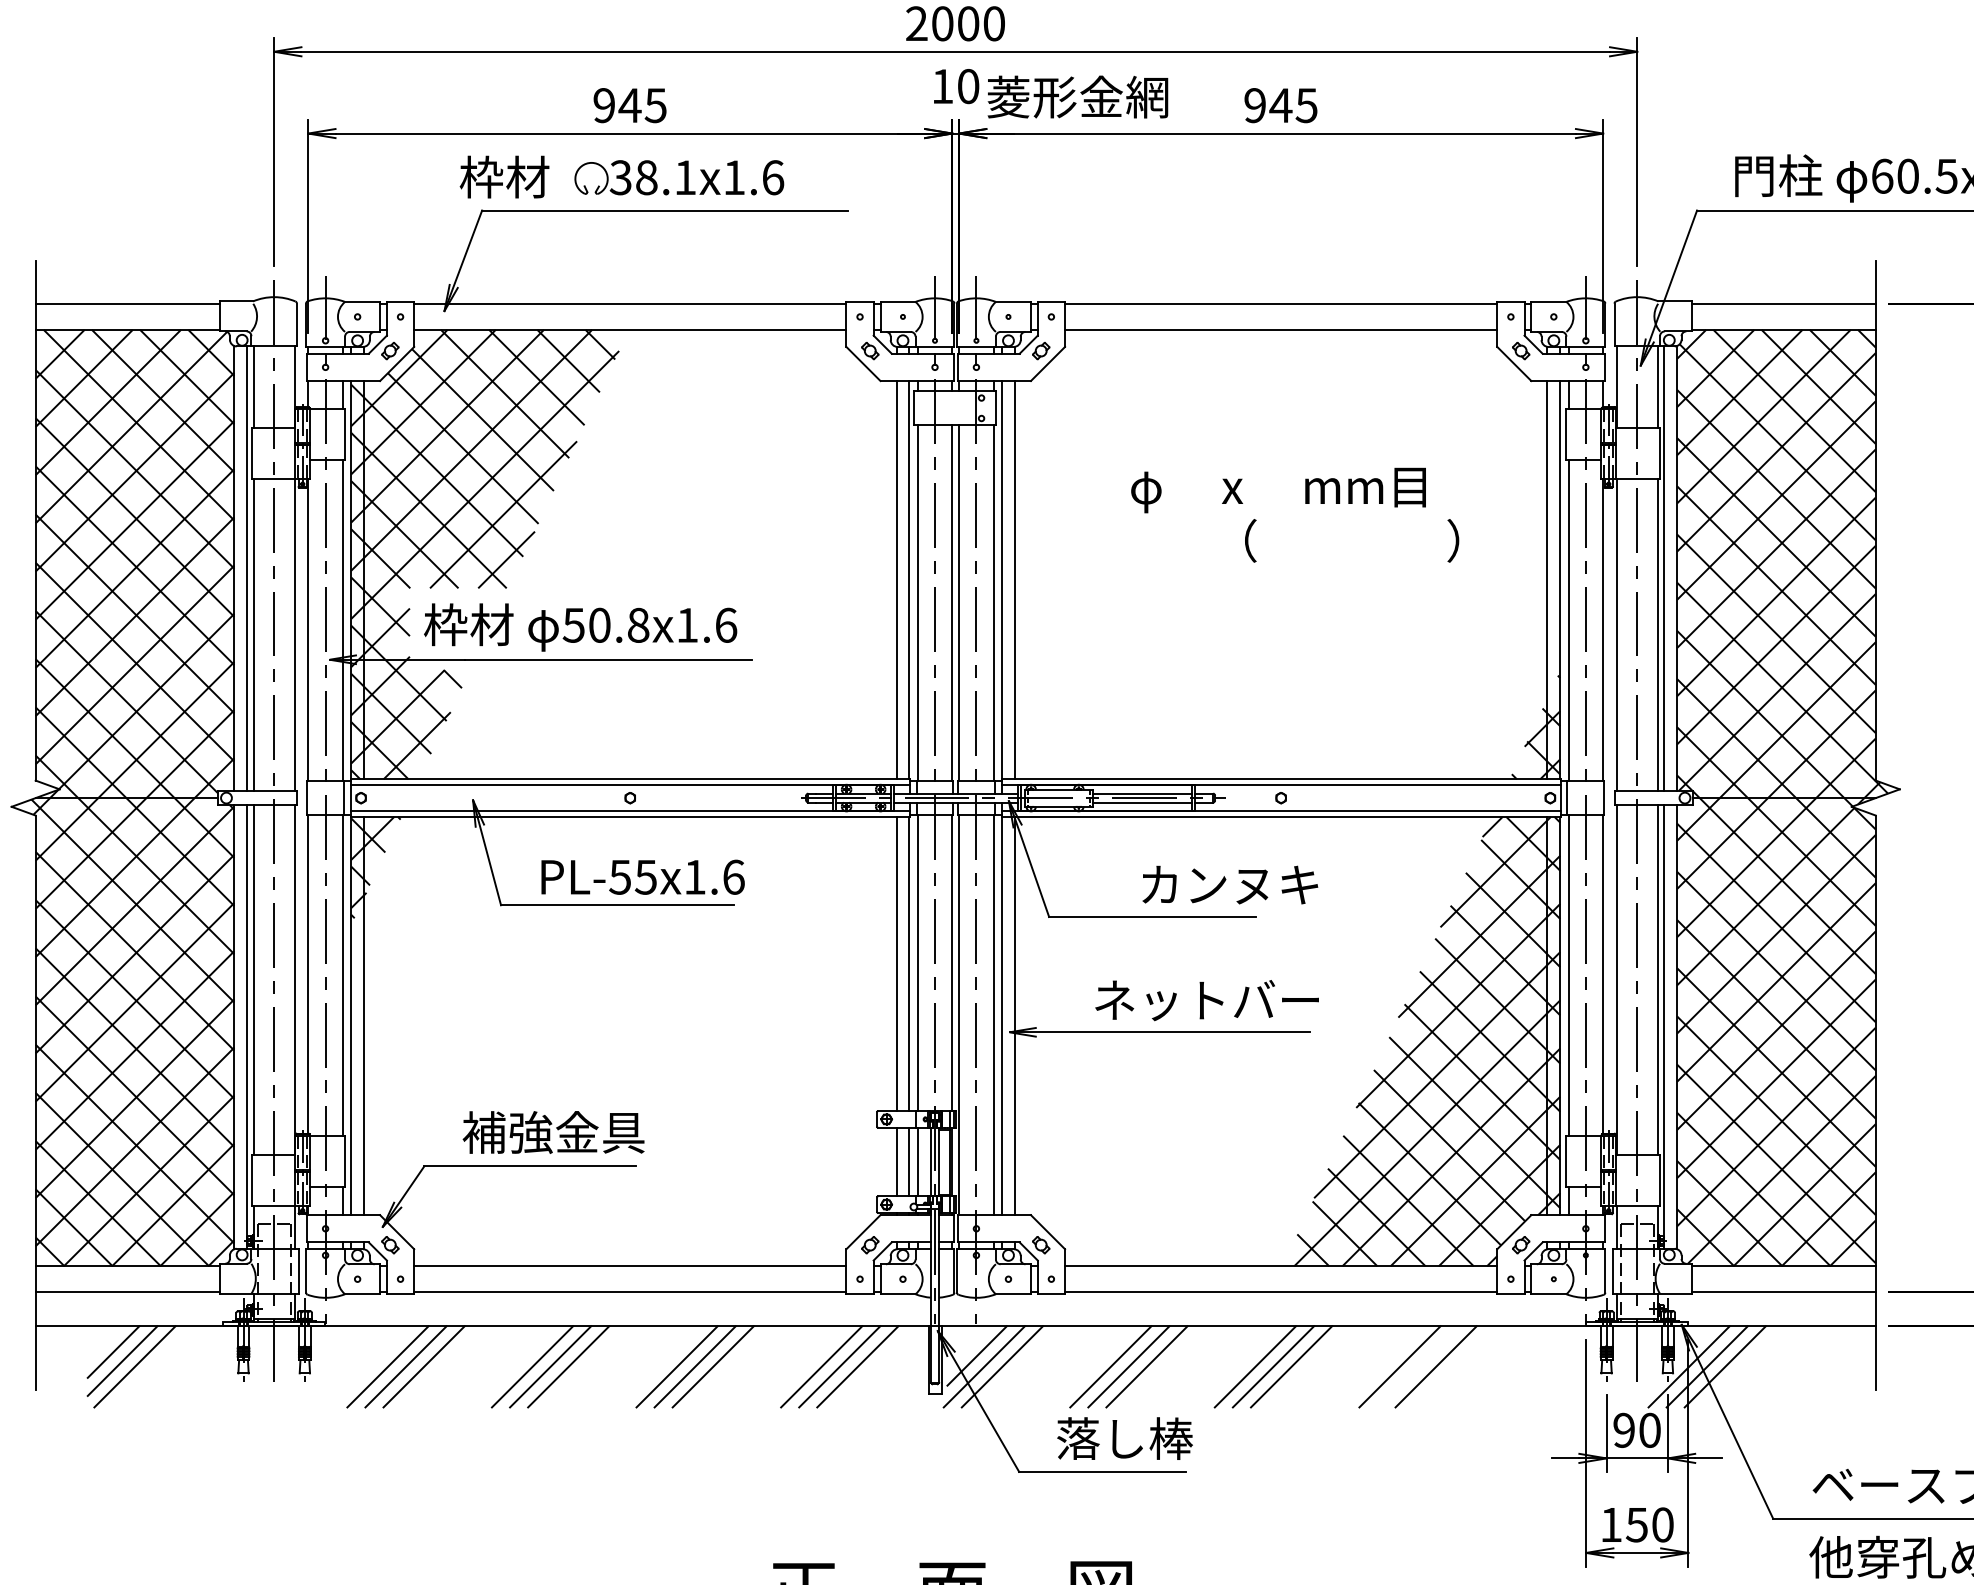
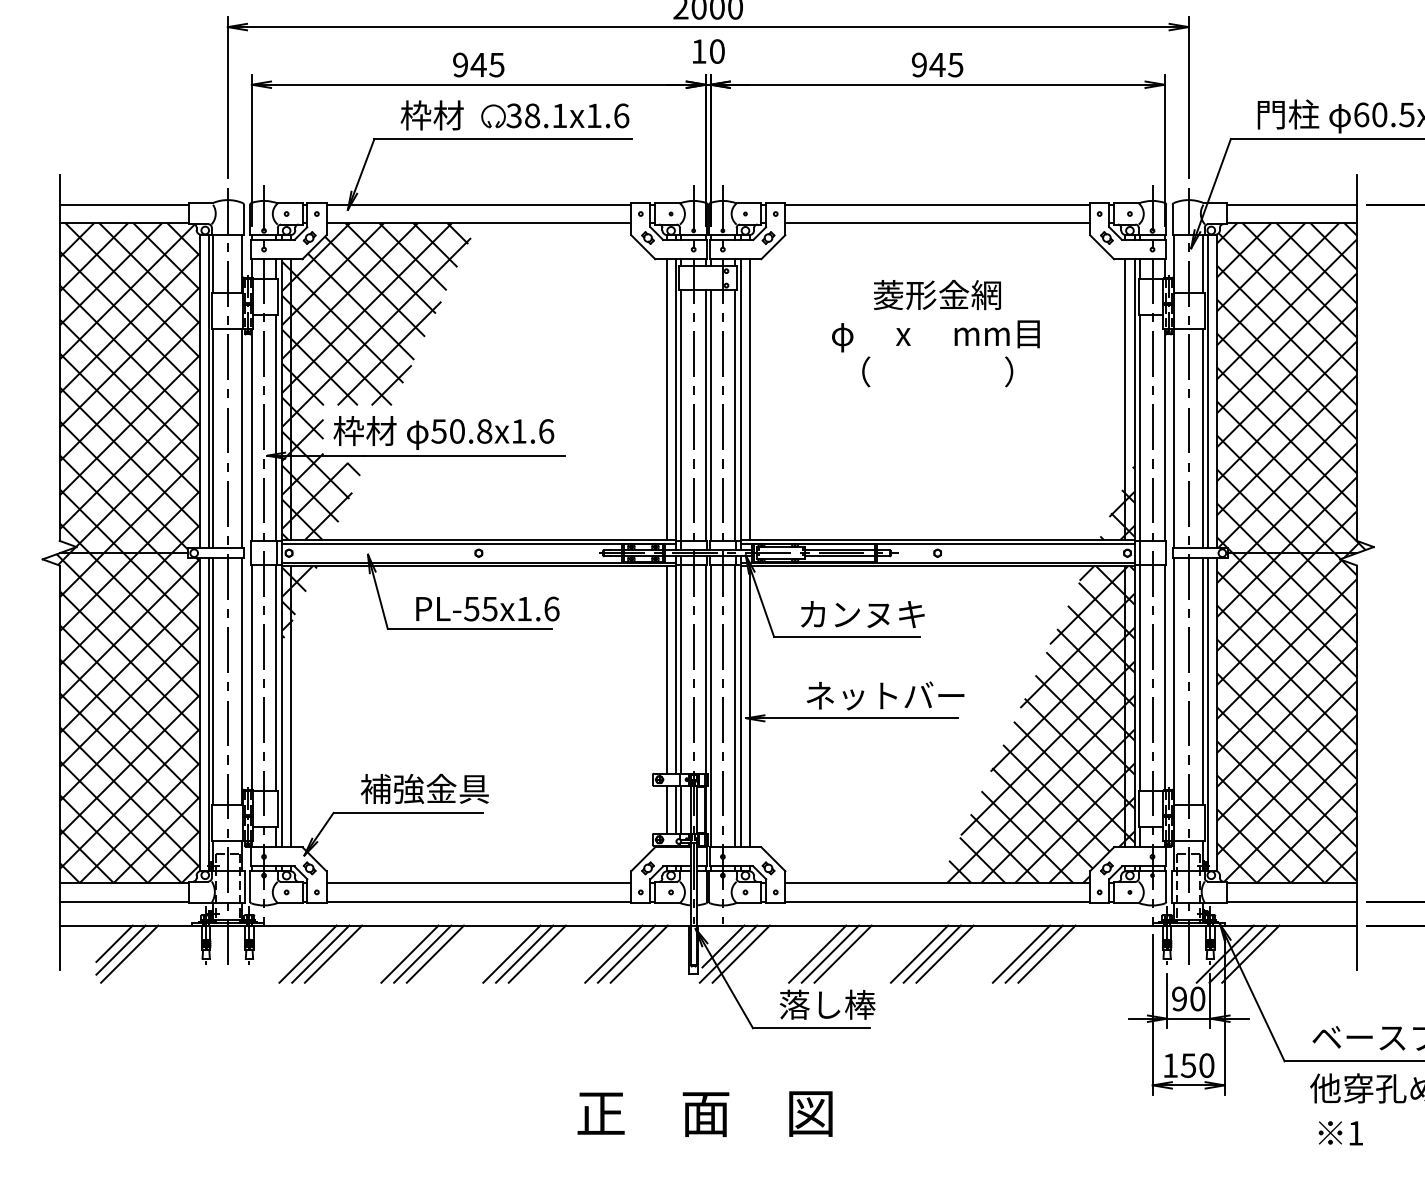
text: (1078, 97) -> (937, 295), moved
part: (621, 177) -> (514, 115), moved
text: (1351, 540) -> (937, 371), moved
text: (1229, 885) -> (862, 614), moved
line: (1417, 1365) -> (1033, 953), added

